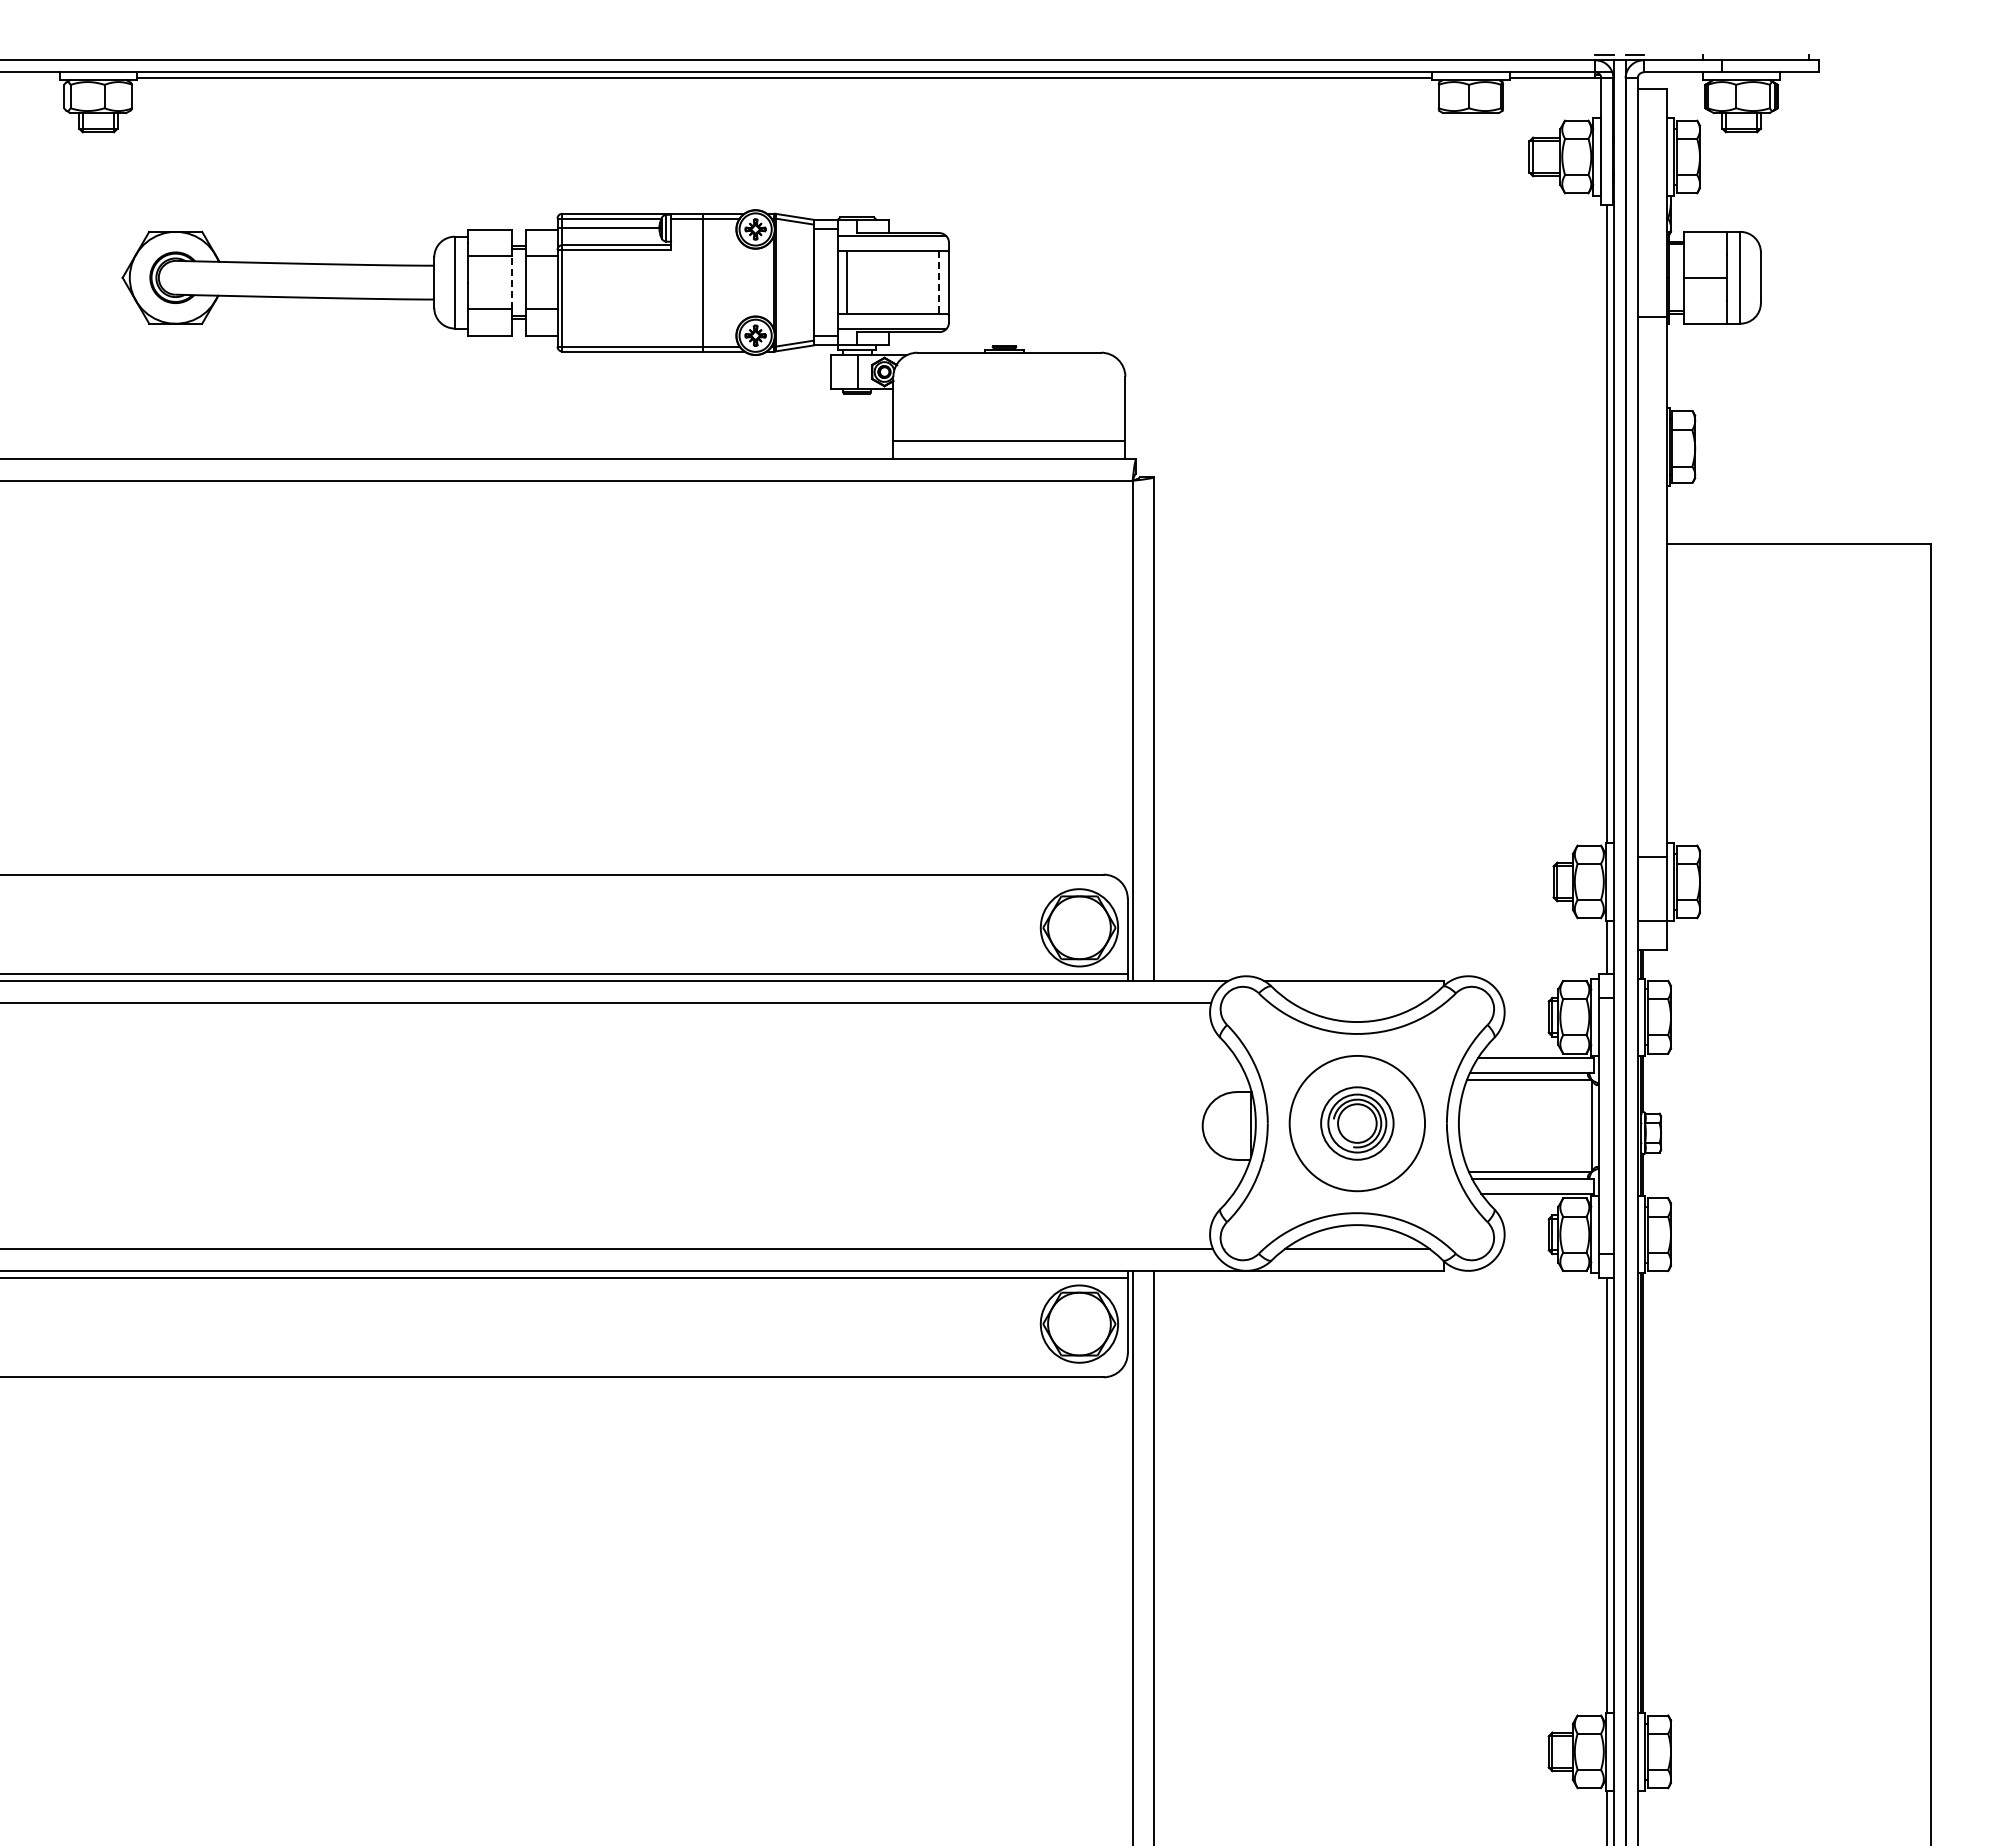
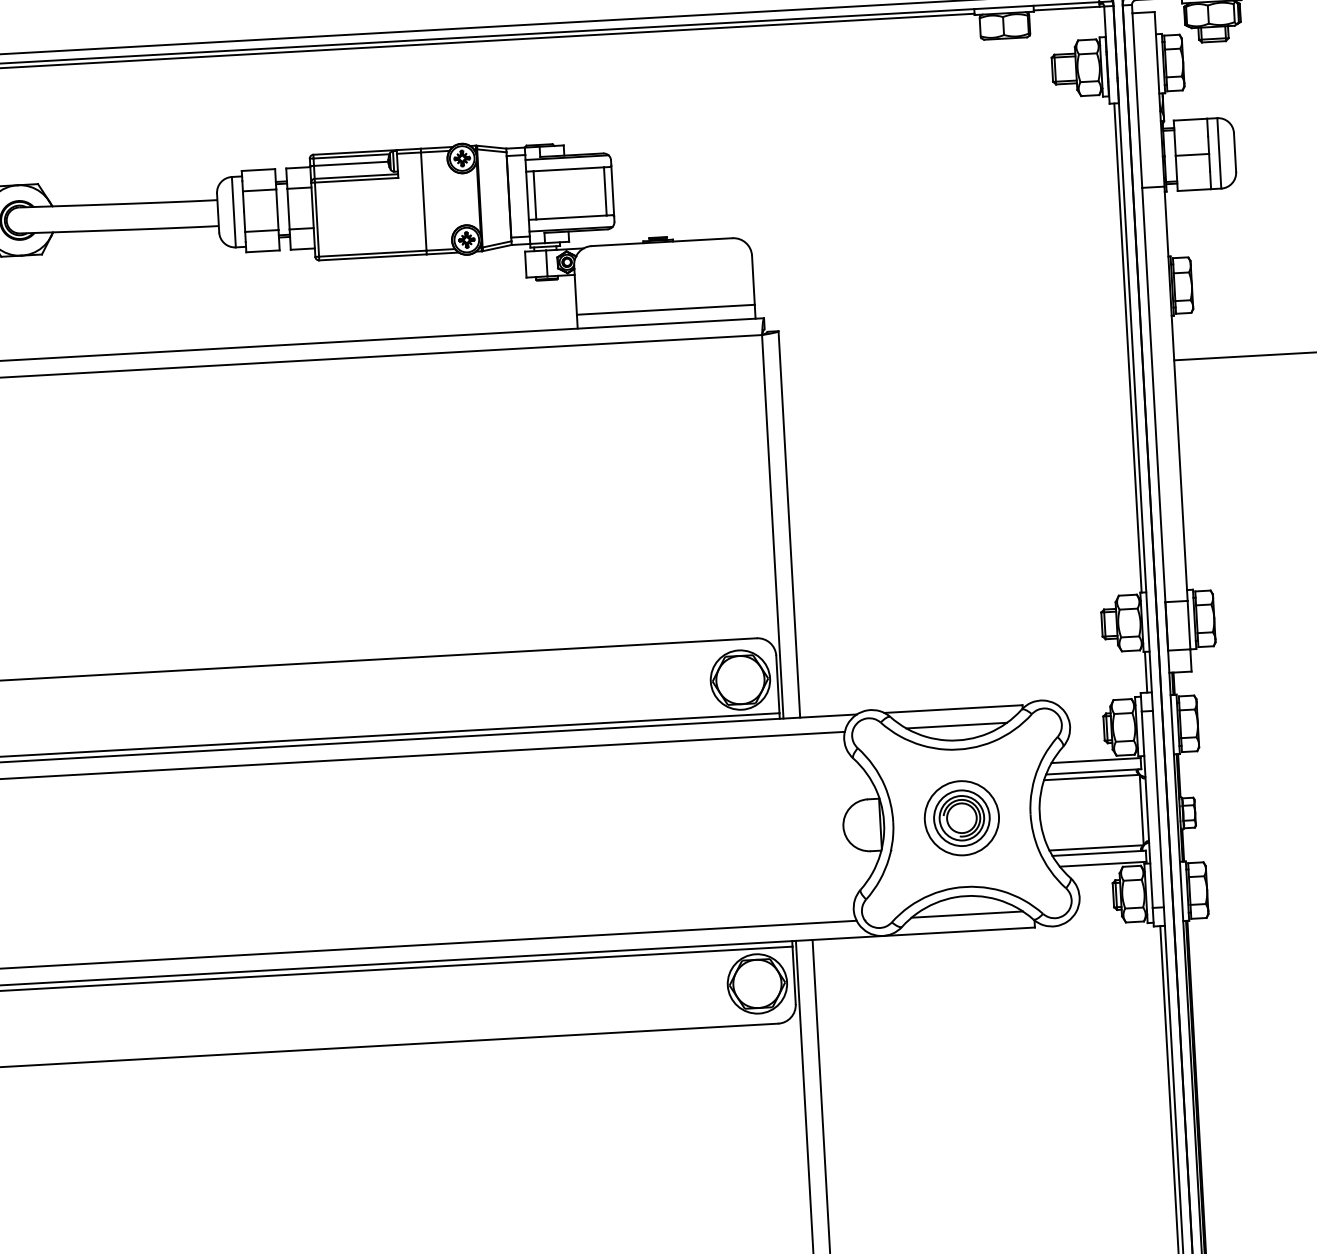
line: (511, 282) -> (277, 209), dashed -> solid
line: (939, 283) -> (605, 192), dashed -> solid
line: (1357, 1002) -> (956, 725), added
circle: (1357, 1123) -> (962, 818), size x0.71

